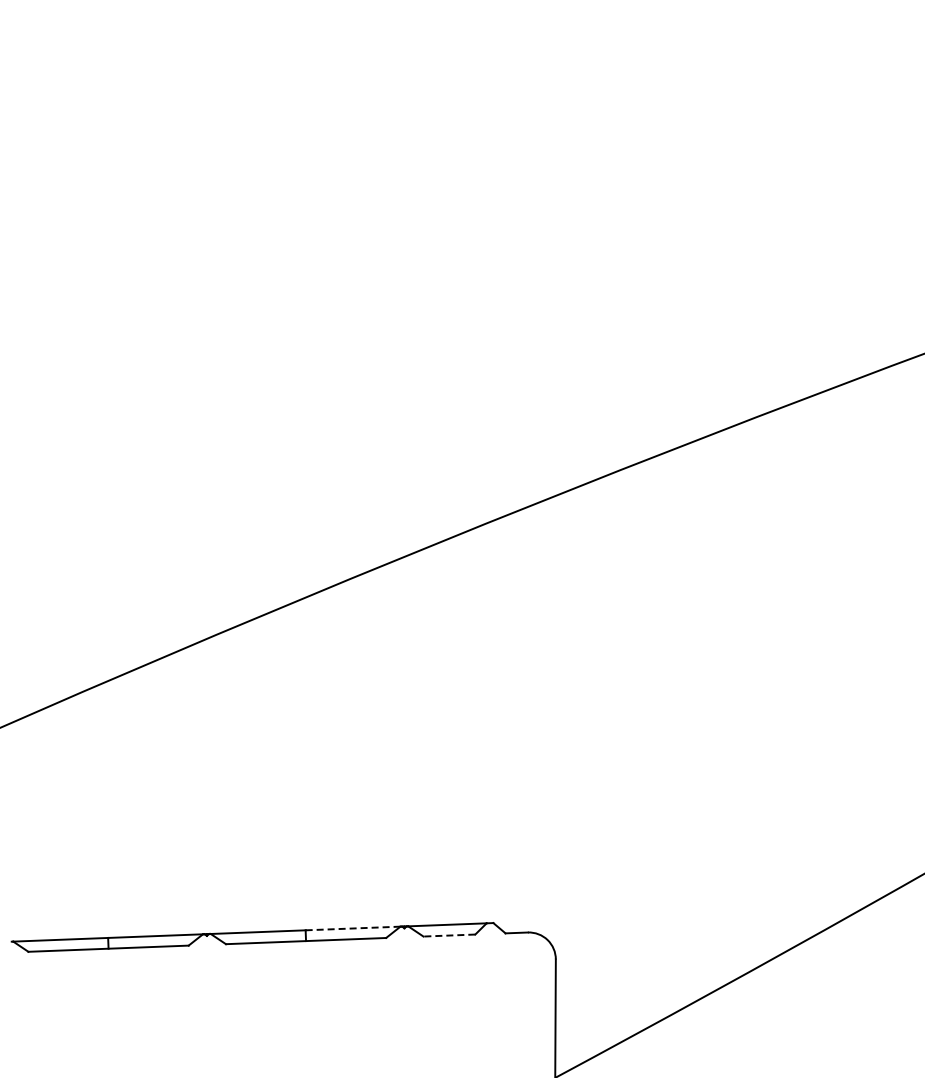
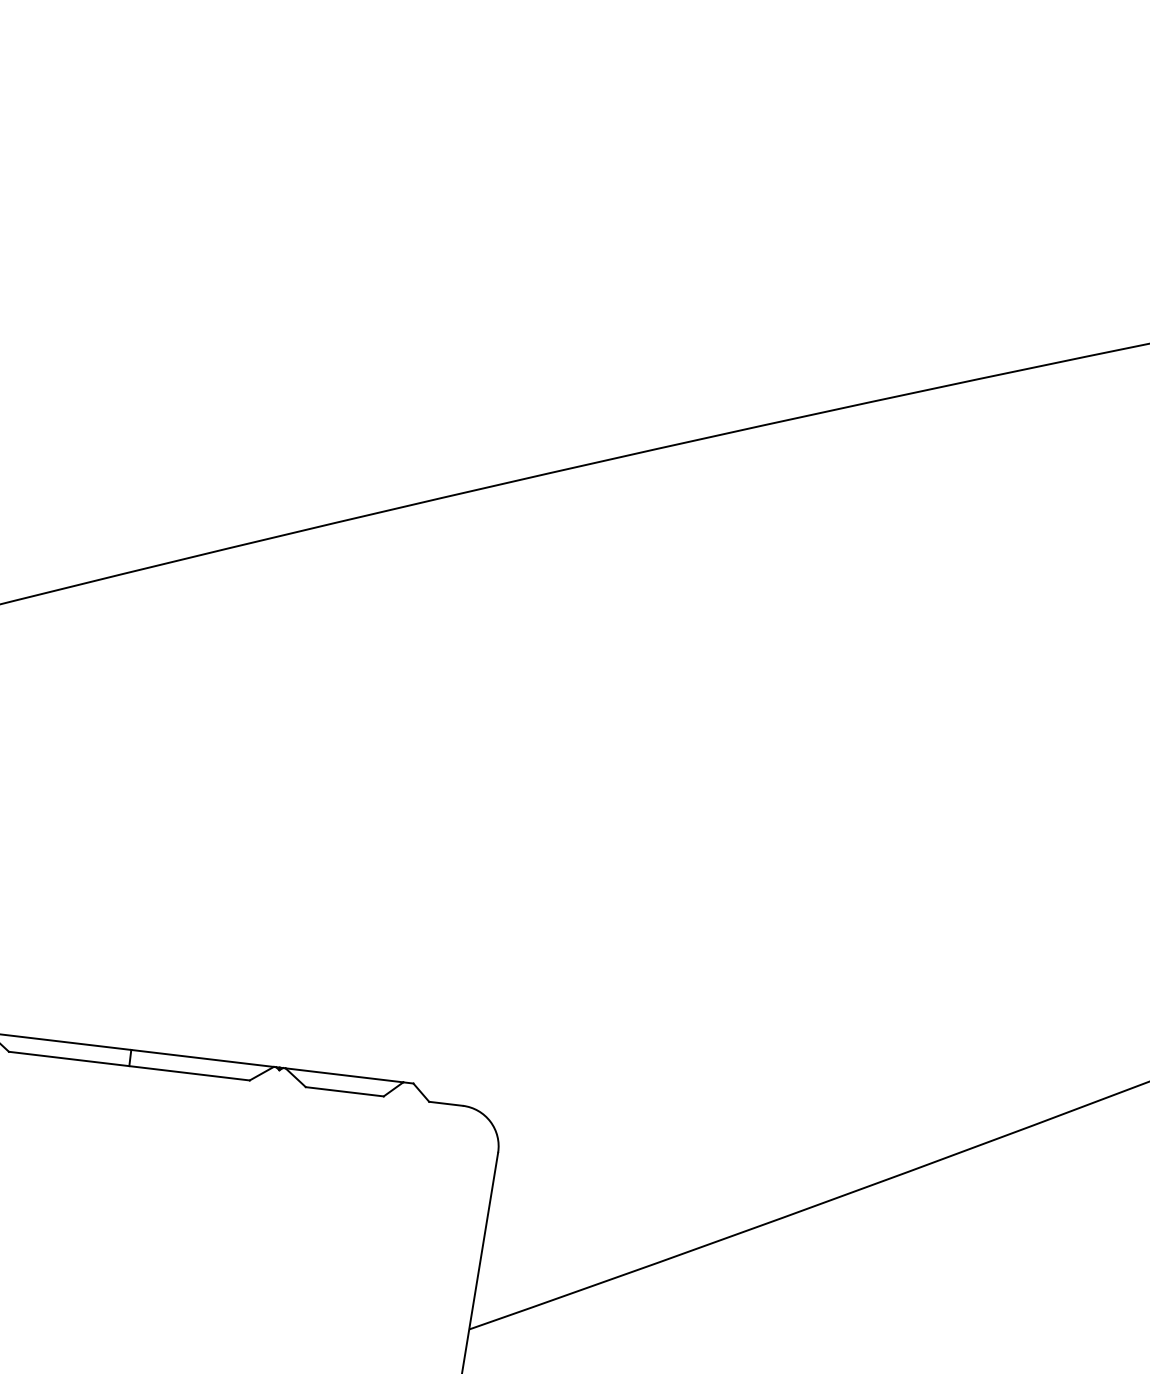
line: (353, 928) -> (203, 1058), dashed -> solid
line: (449, 935) -> (344, 1091), dashed -> solid

